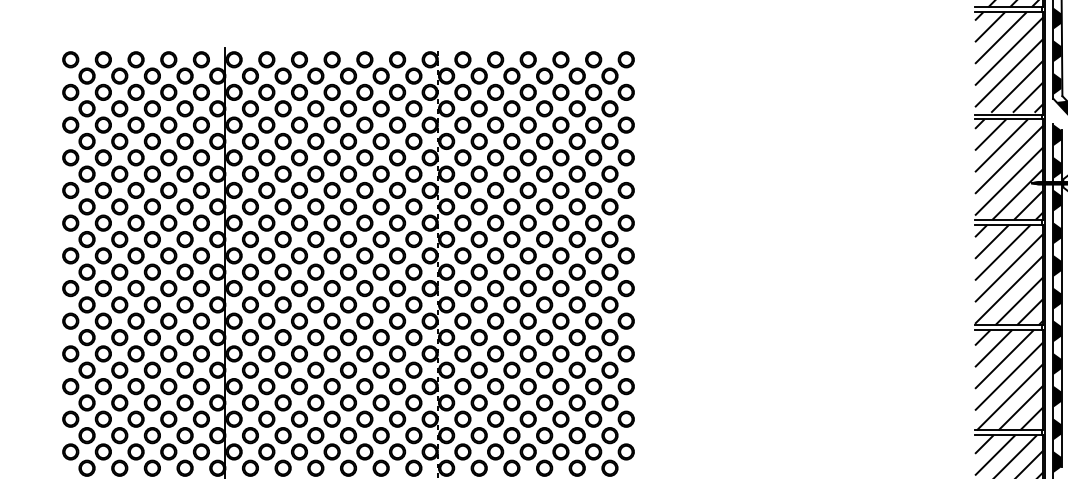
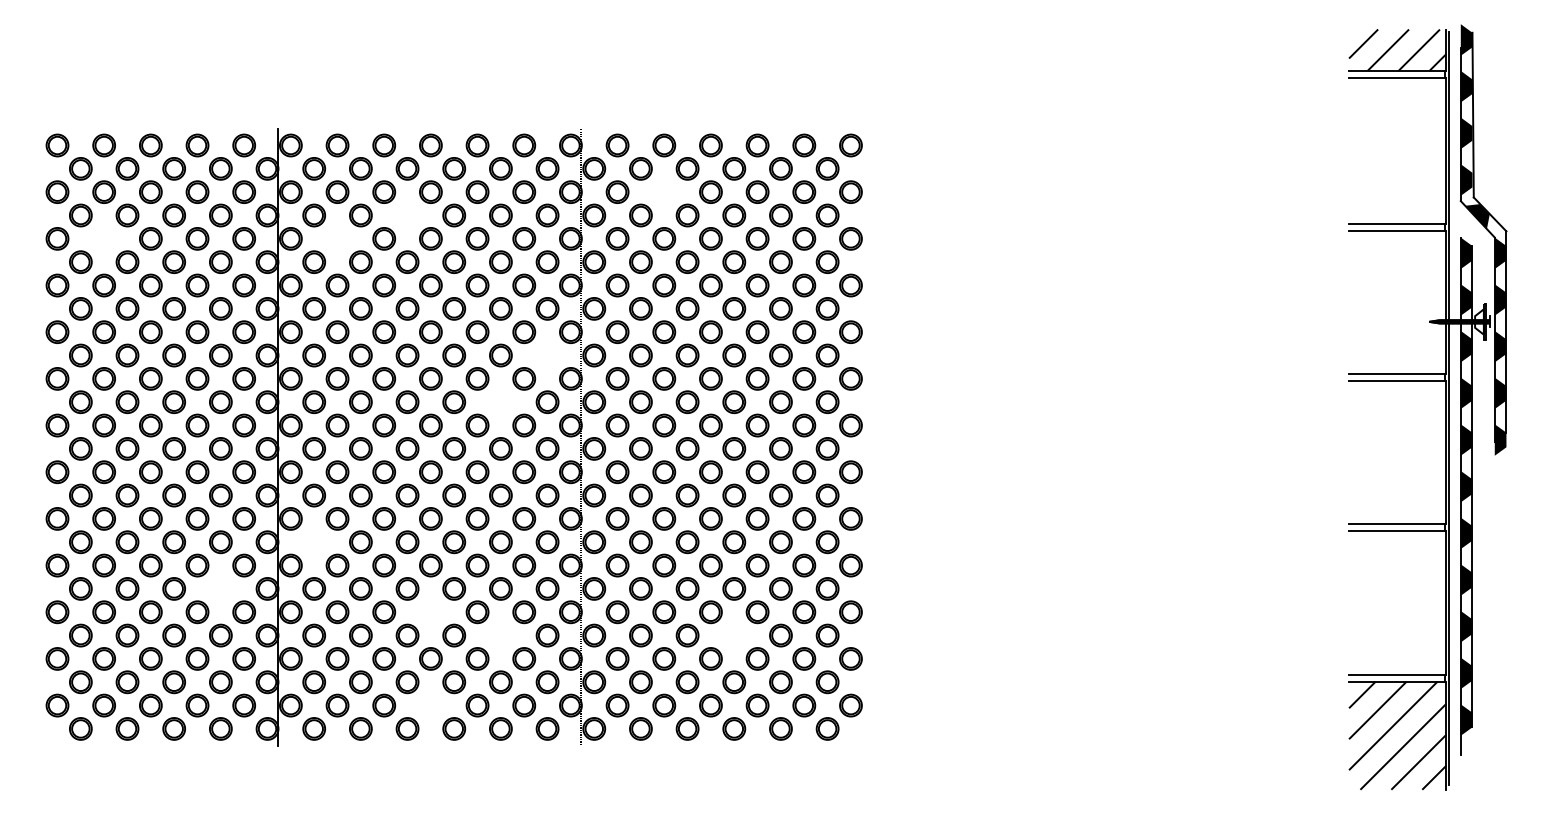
hatch: (1008, 62) -> (1397, 149), removed
part: (495, 91) -> (664, 191), removed
part: (315, 108) -> (407, 215), removed
part: (102, 124) -> (103, 238), removed
part: (266, 124) -> (337, 238), removed
hatch: (1008, 169) -> (1397, 302), removed
part: (413, 206) -> (547, 355), removed
part: (380, 239) -> (500, 401), removed
hatch: (1008, 274) -> (1397, 452), removed
part: (249, 337) -> (313, 542), removed
part: (184, 369) -> (220, 588), removed
hatch: (1008, 379) -> (1397, 602), removed
part: (331, 386) -> (430, 612), removed
part: (380, 402) -> (500, 635), removed
part: (544, 402) -> (734, 635), removed
part: (331, 451) -> (430, 705), removed

